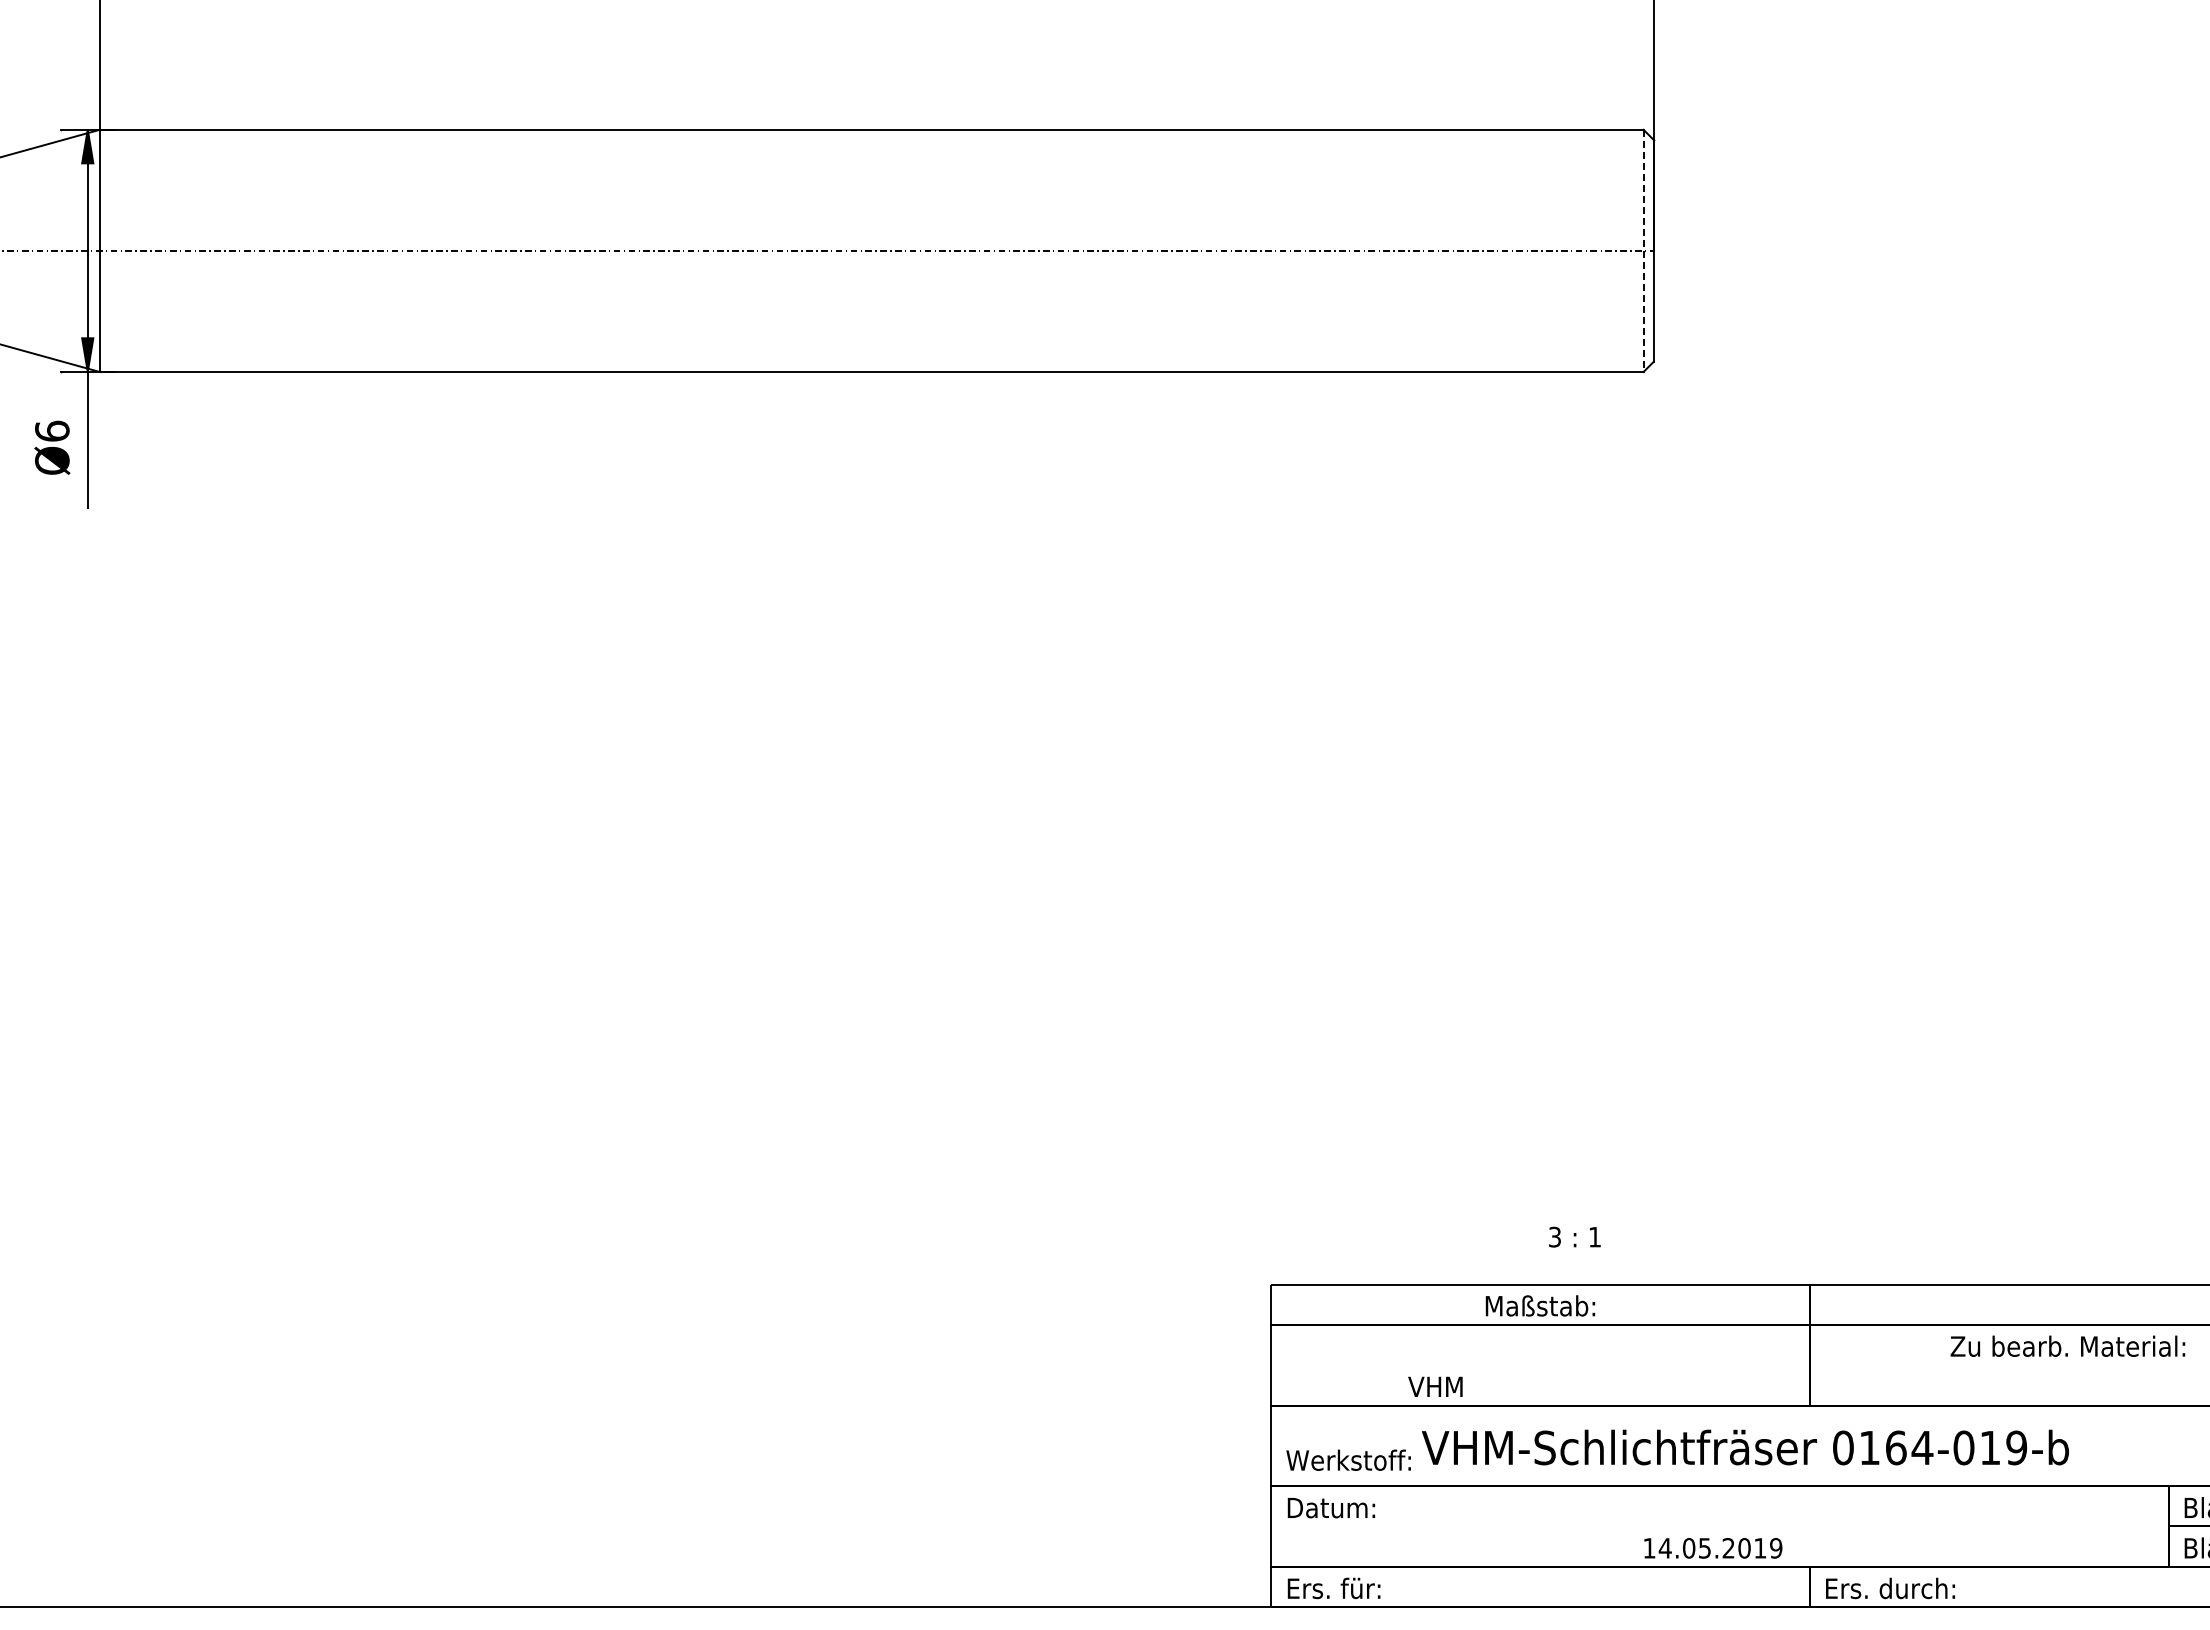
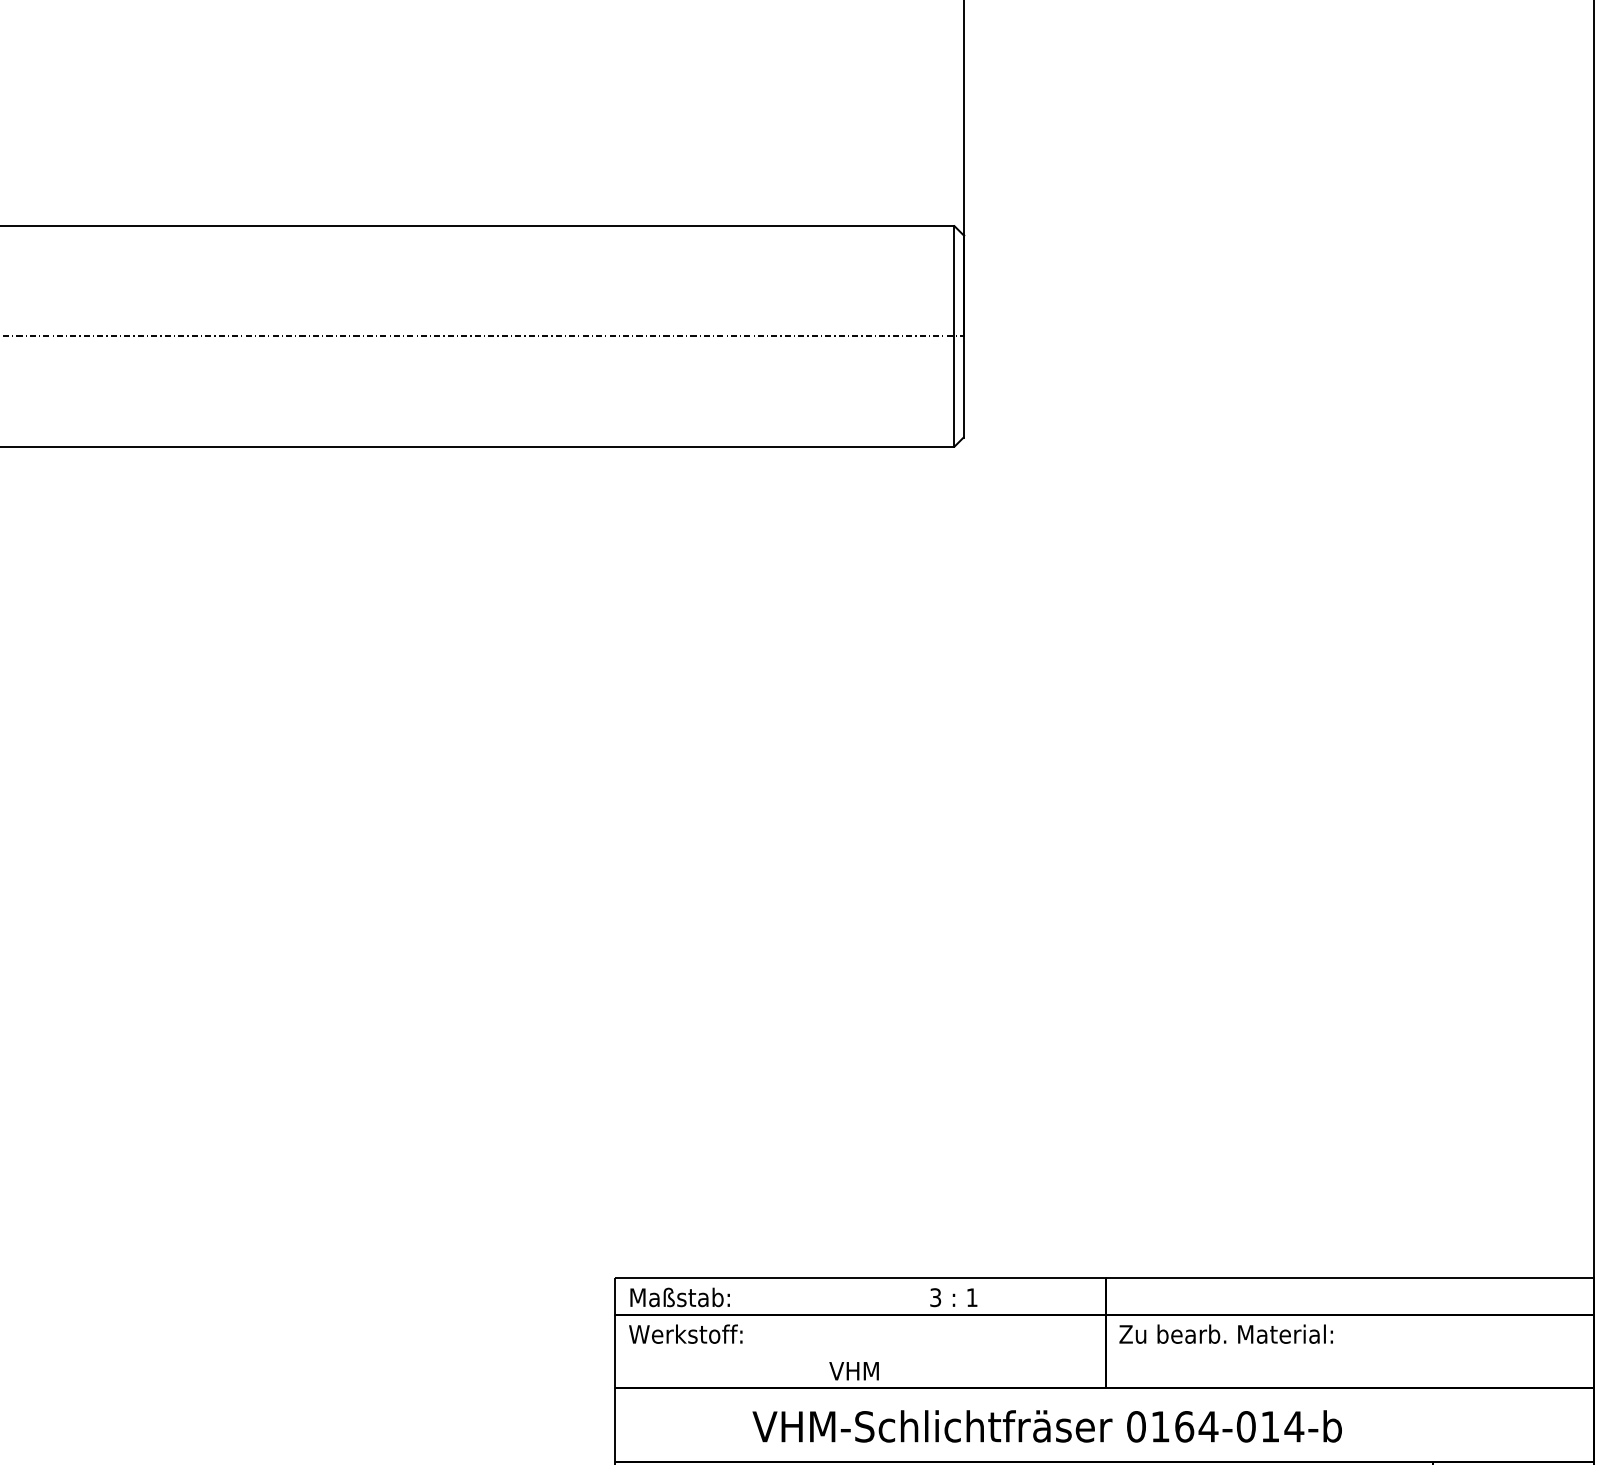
line: (1643, 251) -> (954, 336), dashed -> solid
text: (1574, 1236) -> (953, 1297), moved
text: (1540, 1305) -> (680, 1297), moved
text: (2067, 1345) -> (1225, 1333), moved
text: (1435, 1386) -> (854, 1370), moved
text: (2016, 1447) -> (1294, 1426), 0164-019-b -> 0164-014-b
text: (1348, 1459) -> (685, 1333), moved

